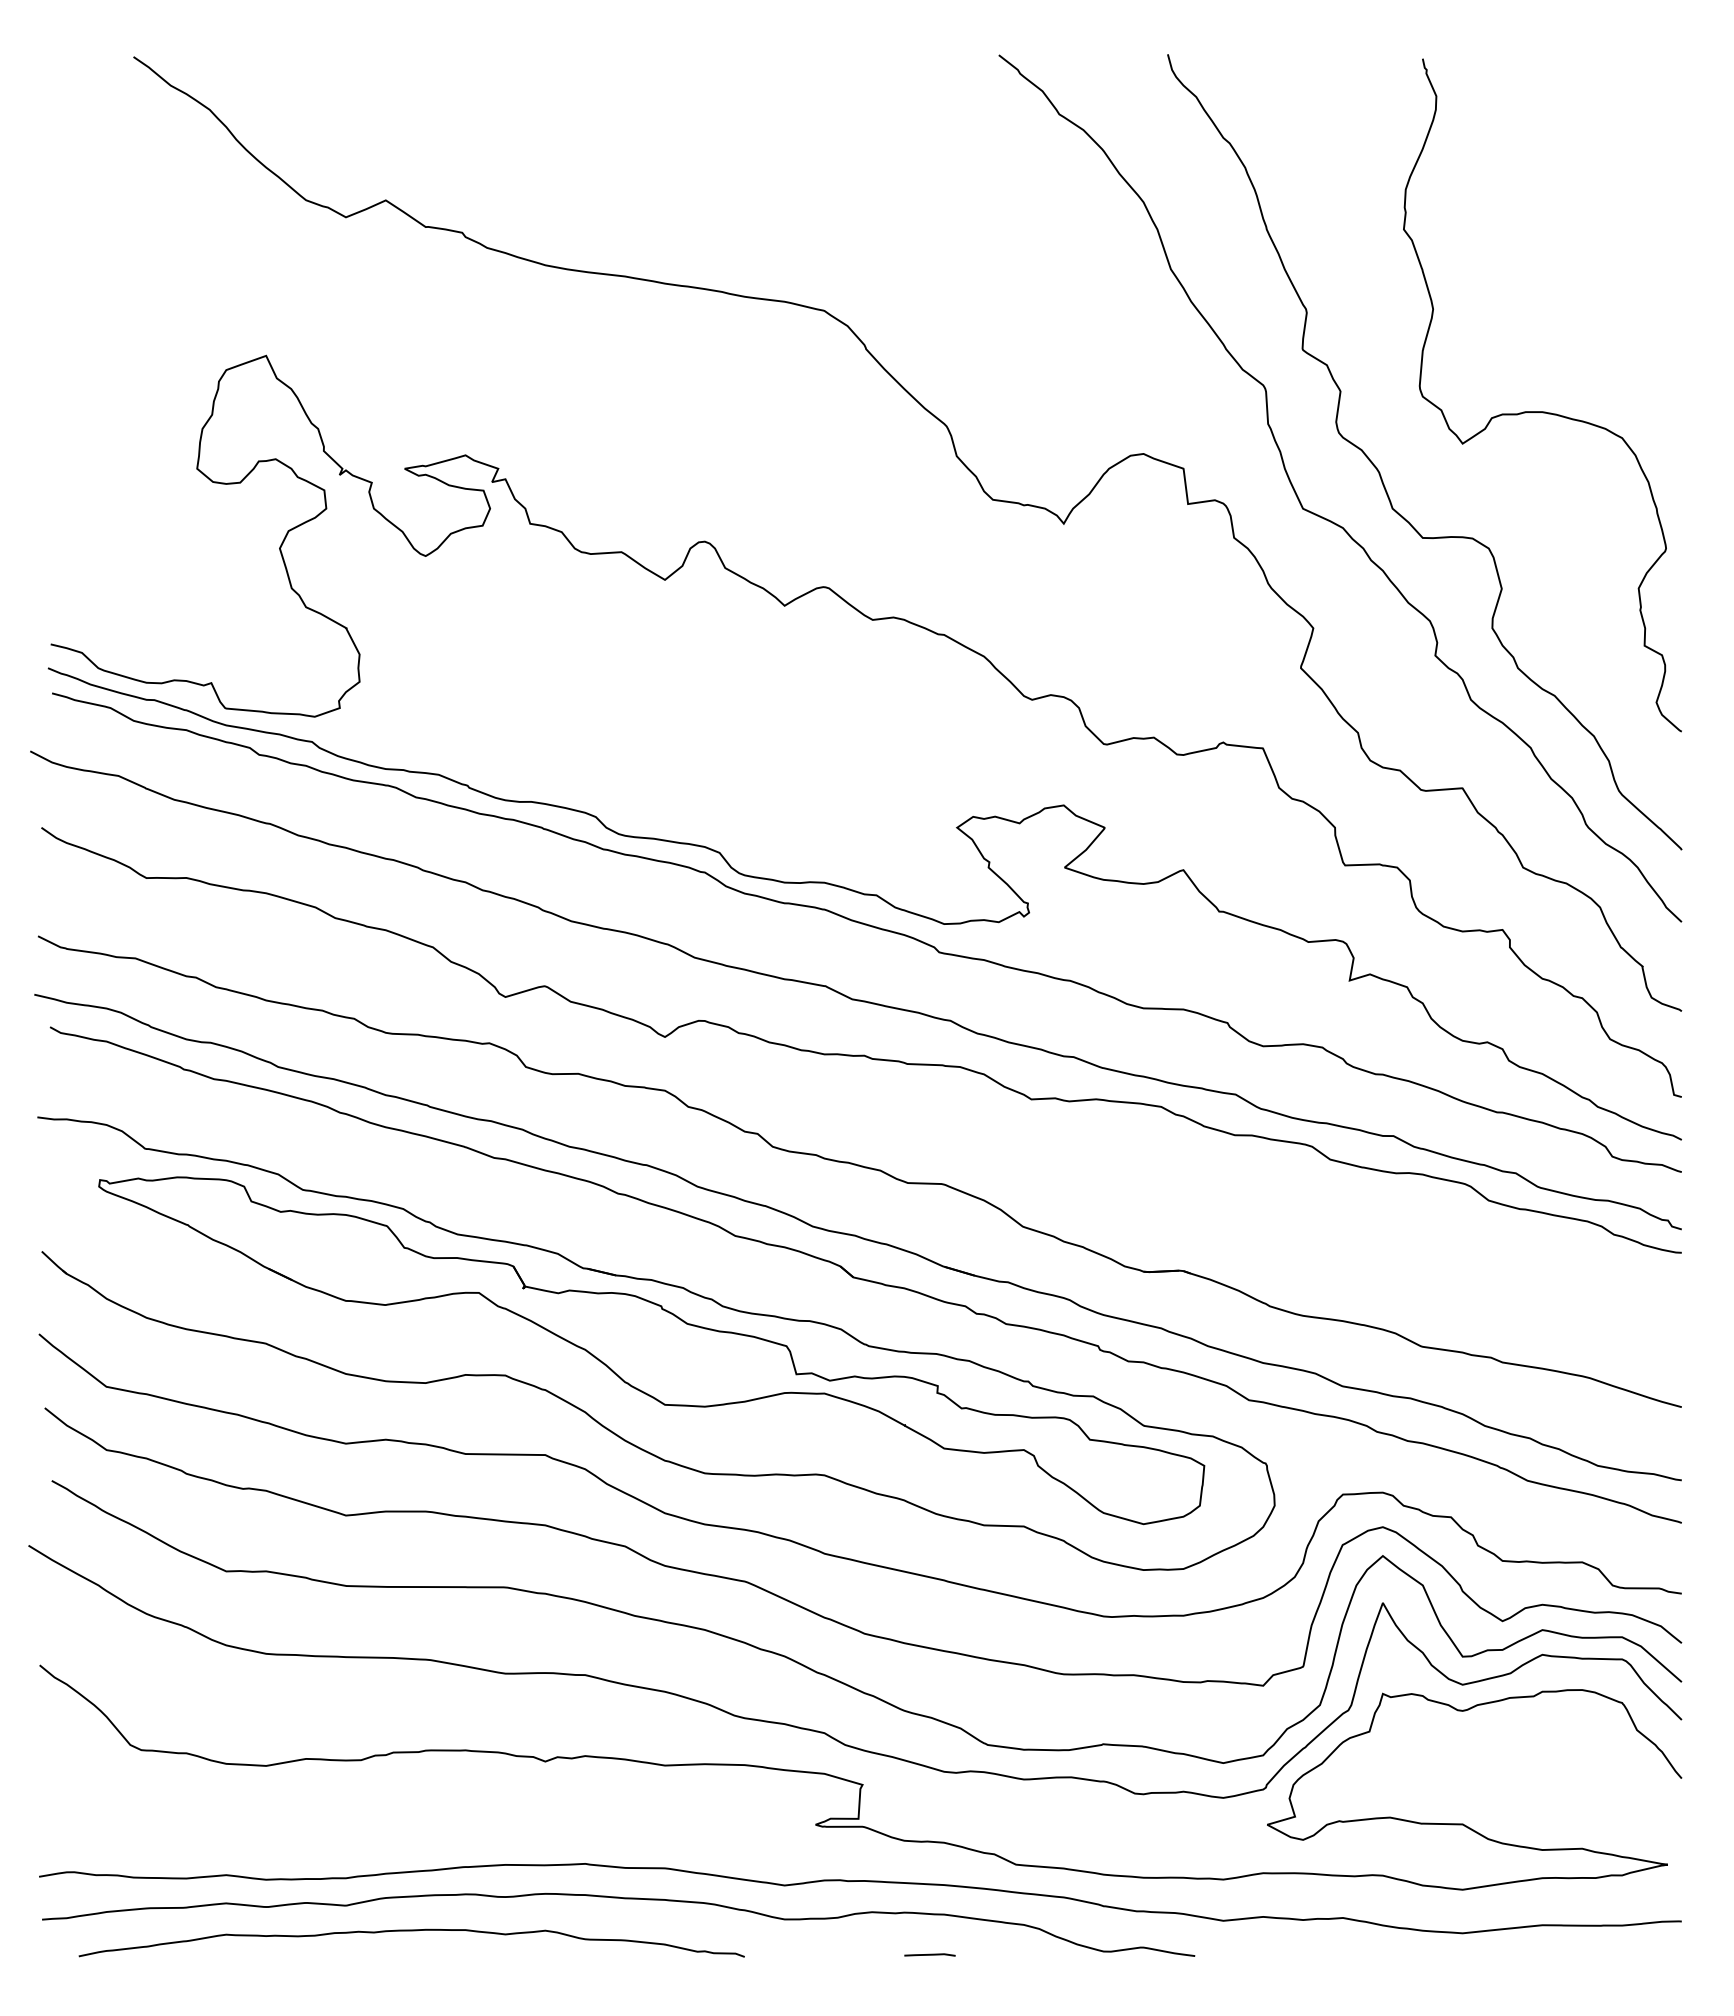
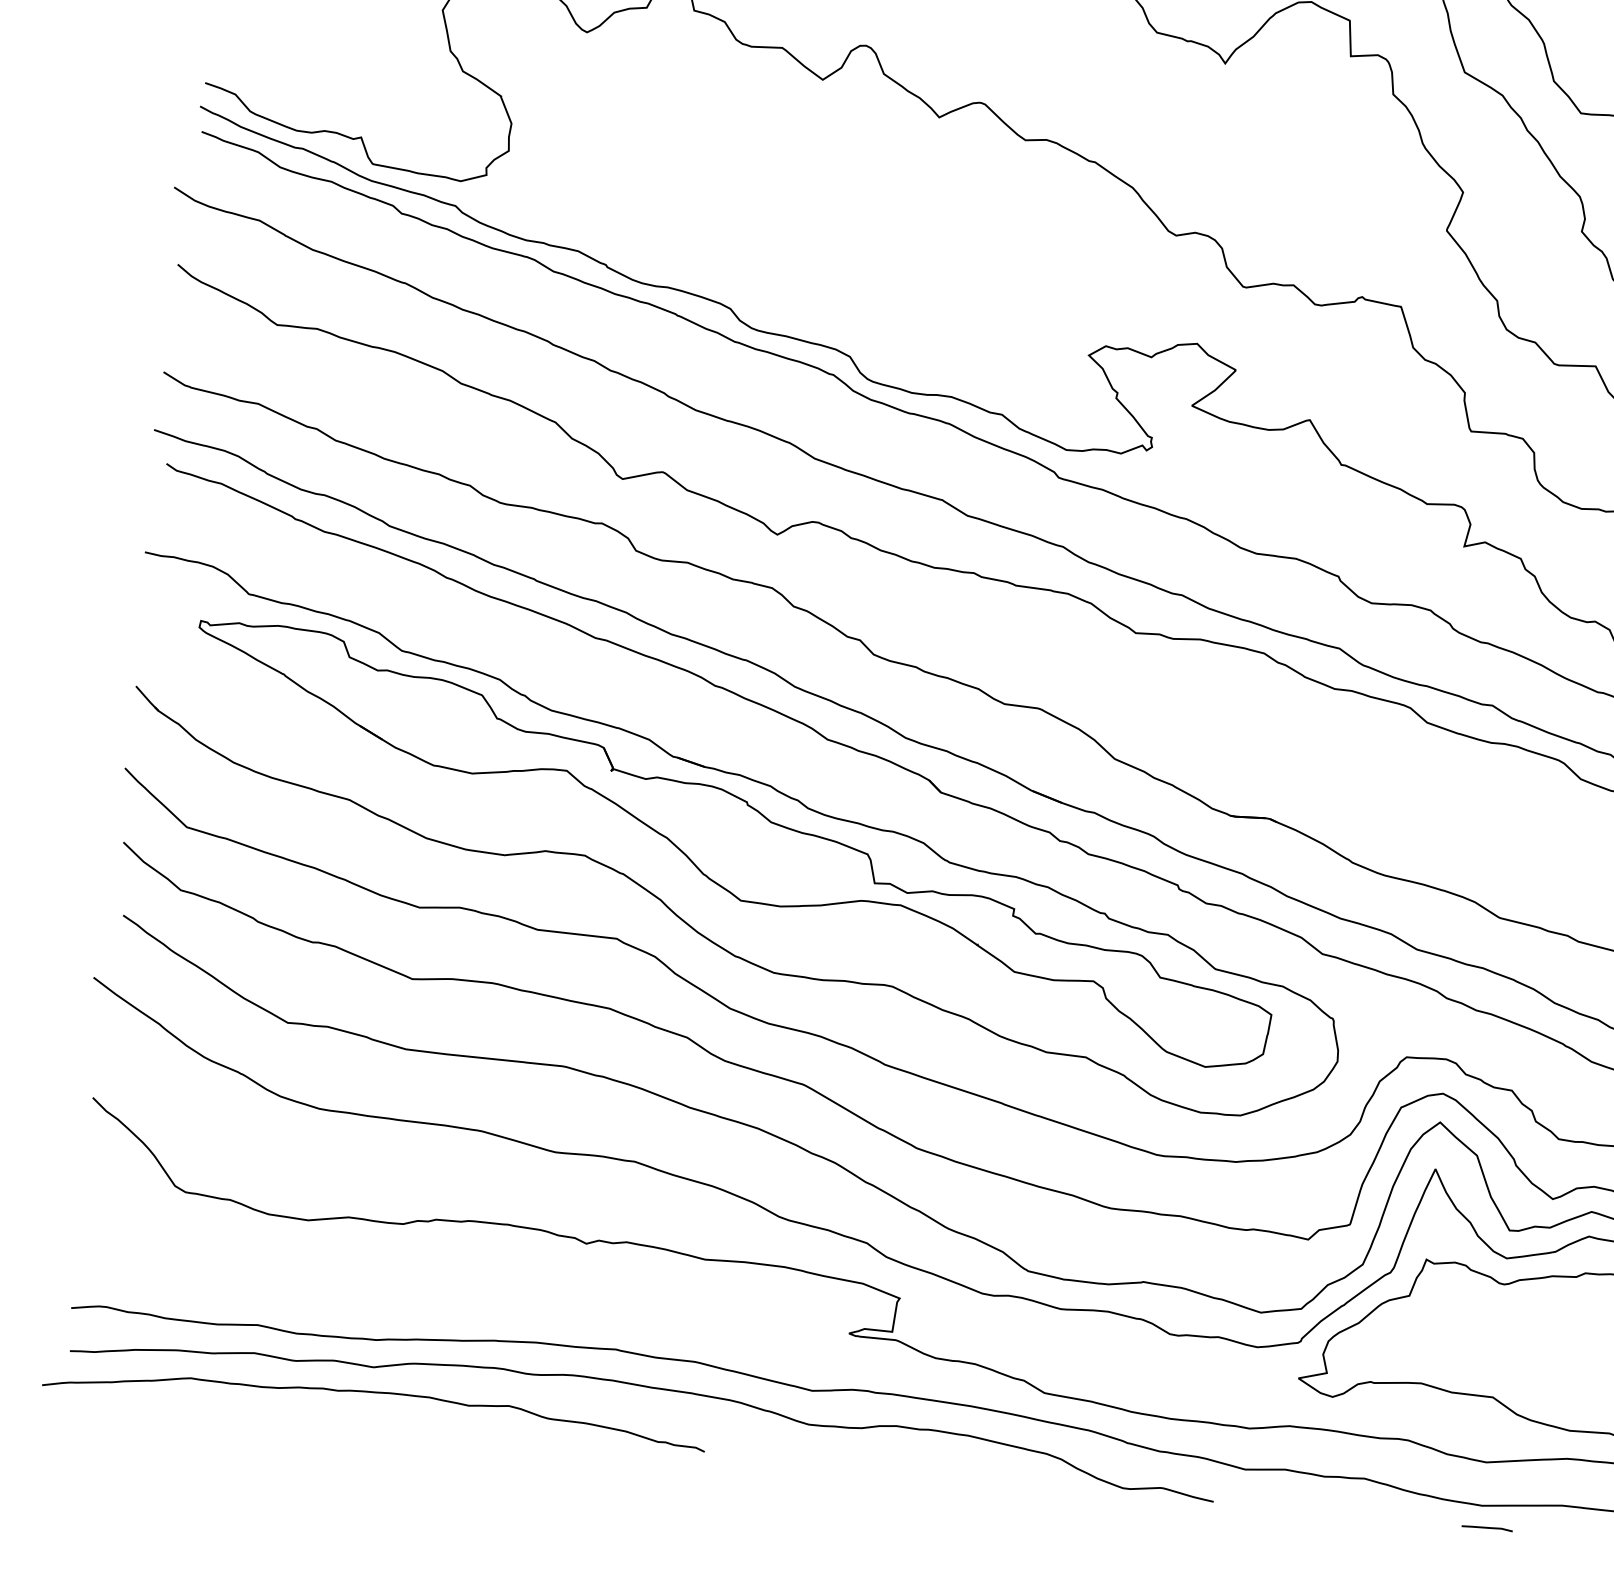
curve: (411, 1931) -> (375, 1393), moved
line: (929, 1954) -> (1486, 1527), moved

